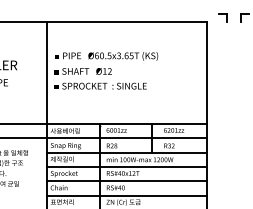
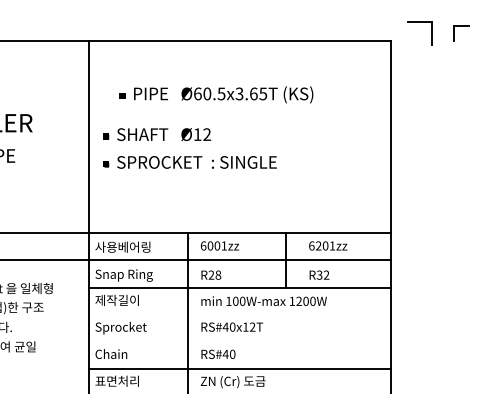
part: (222, 17) -> (419, 32), size x1.6
part: (106, 56) -> (215, 95), moved
line: (127, 166) -> (240, 313), removed
line: (127, 181) -> (240, 342), removed

